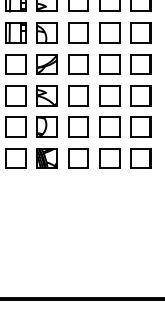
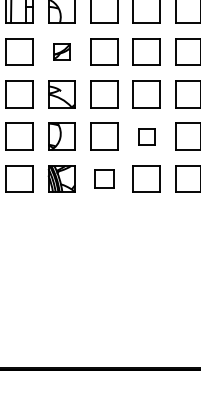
part: (46, 64) -> (60, 51), size x0.6
part: (109, 126) -> (146, 135), size x0.6
part: (78, 158) -> (104, 179), size x0.7

